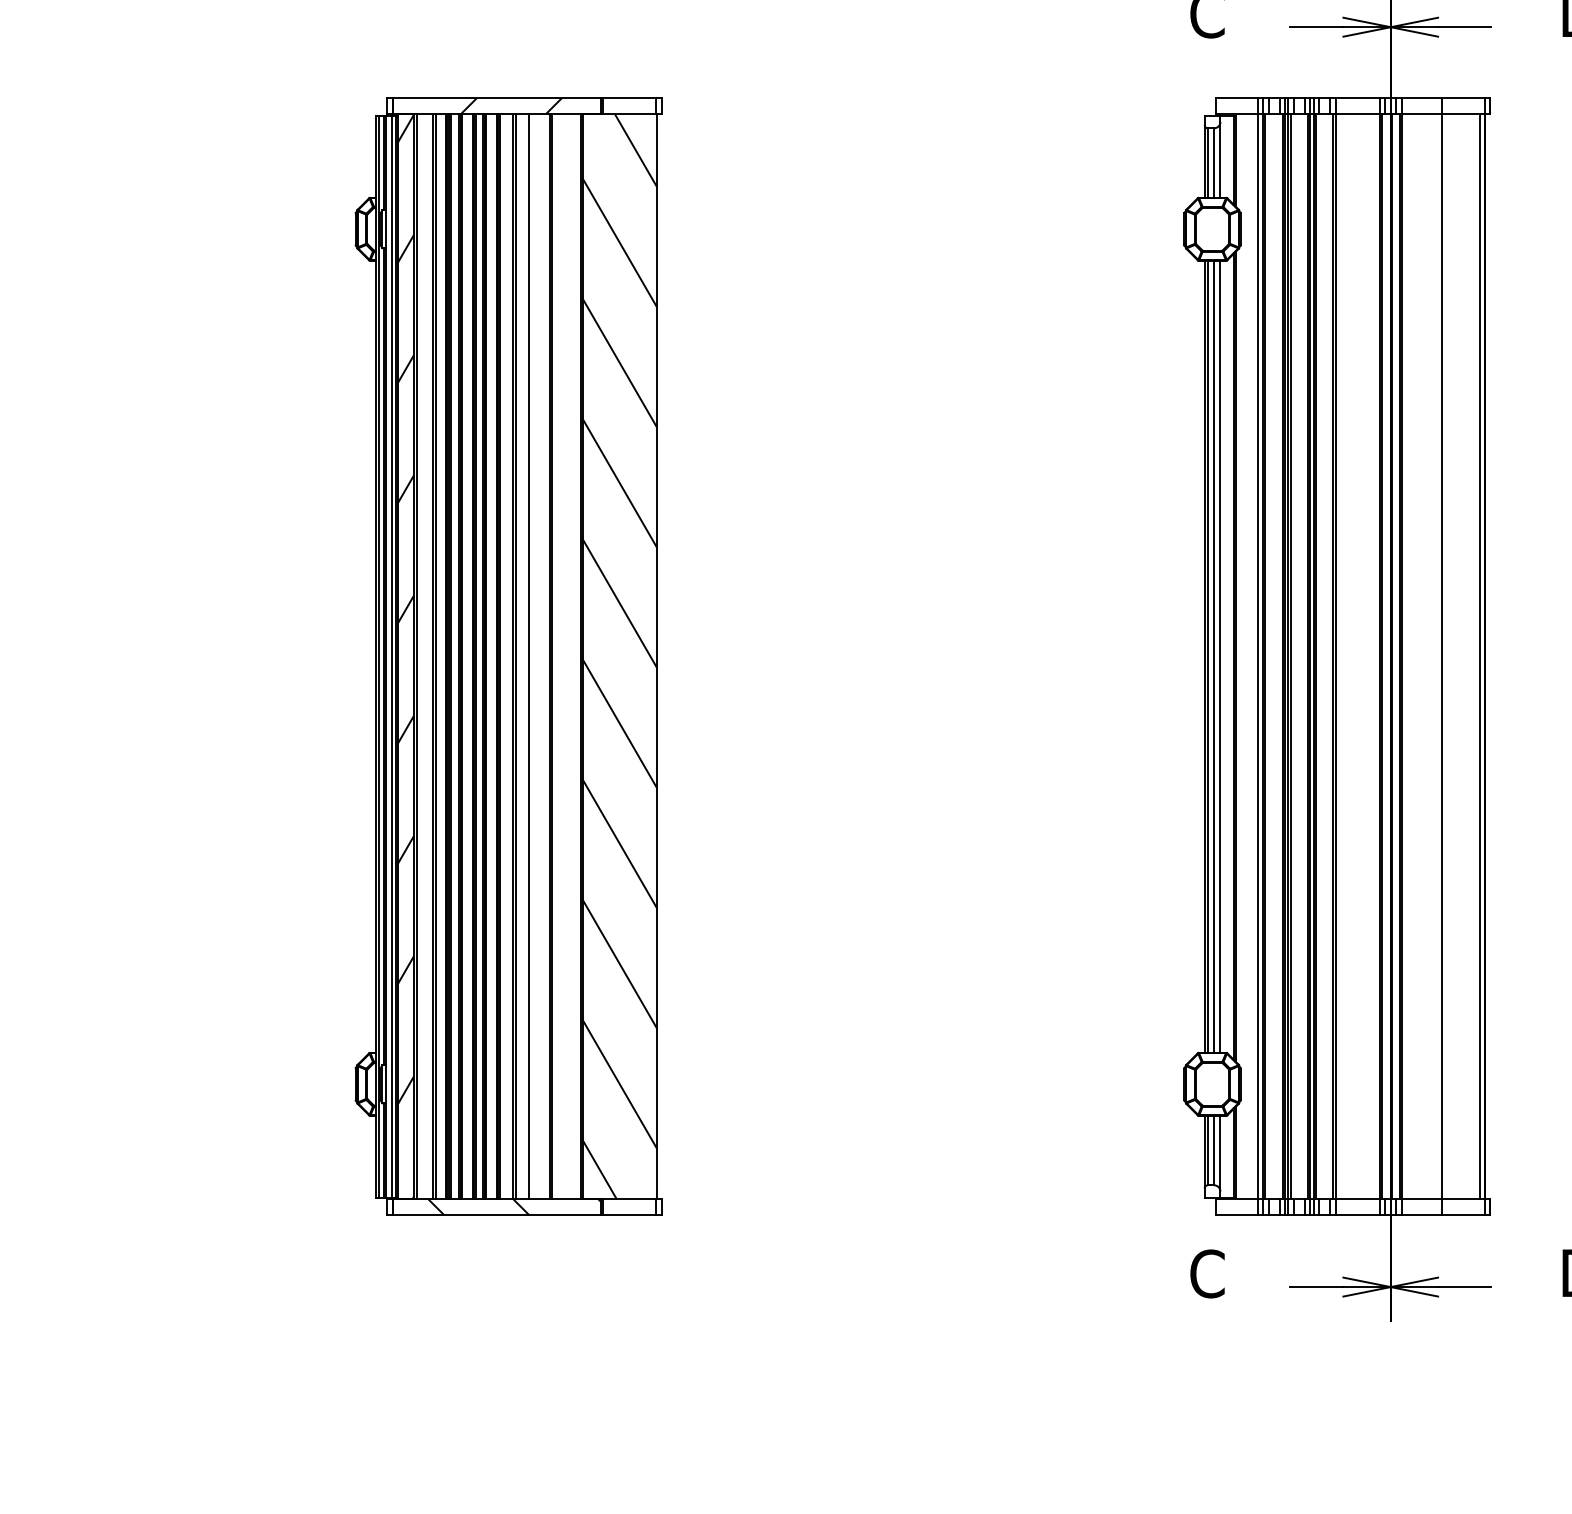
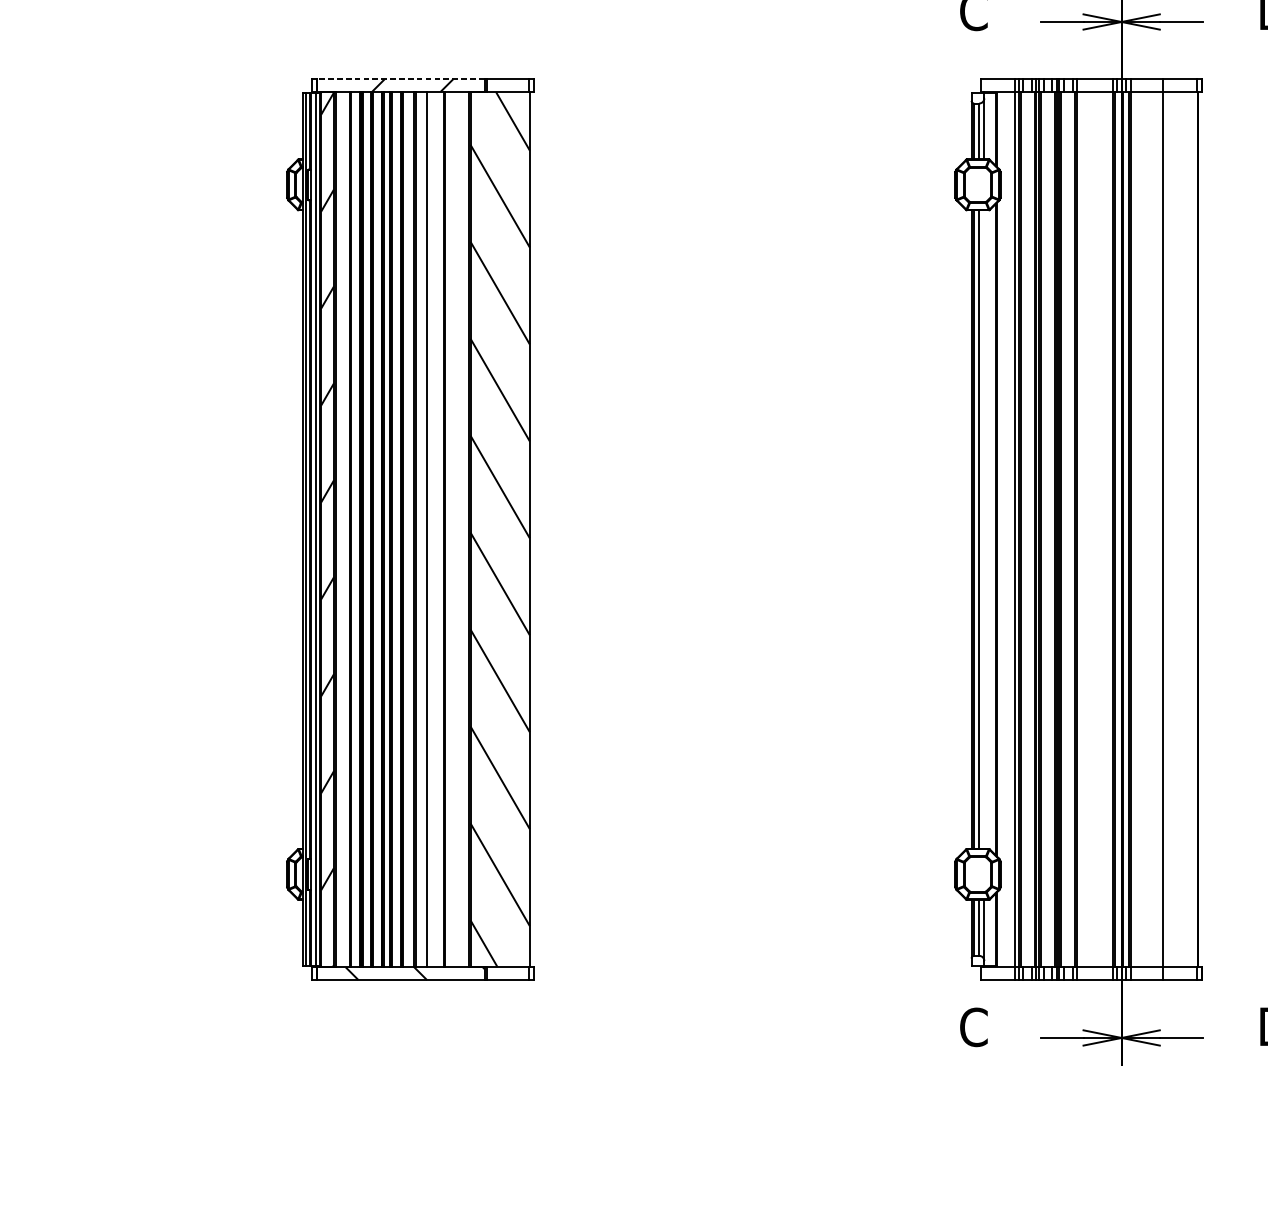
line: (497, 98) -> (401, 79), solid -> dashed
line: (1220, 656) -> (984, 529), removed
line: (1479, 656) -> (1193, 529), removed

